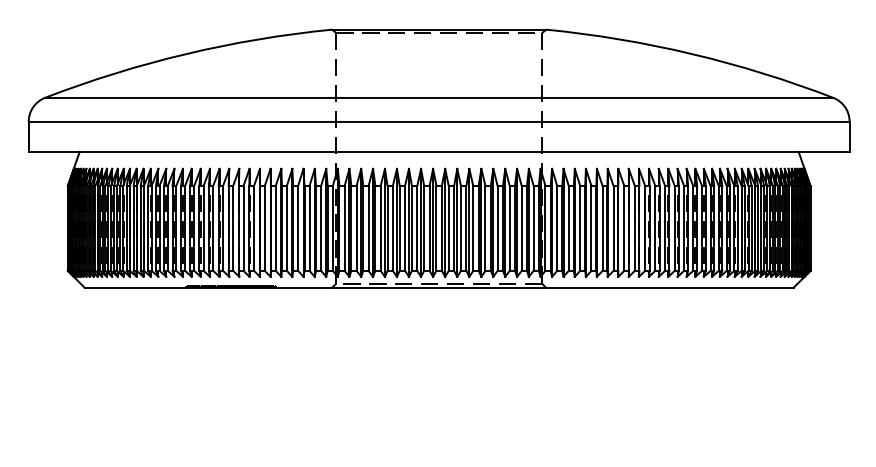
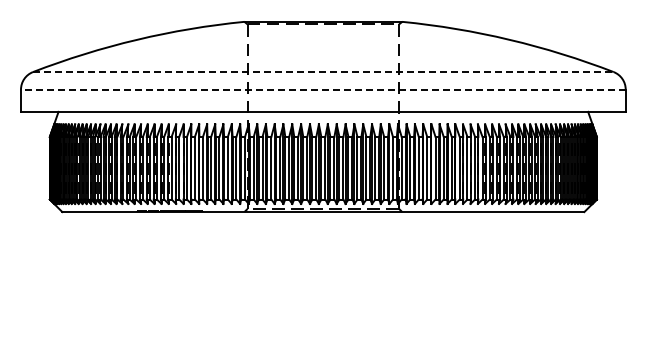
line: (439, 98) -> (323, 72), solid -> dashed
line: (438, 121) -> (322, 89), solid -> dashed

